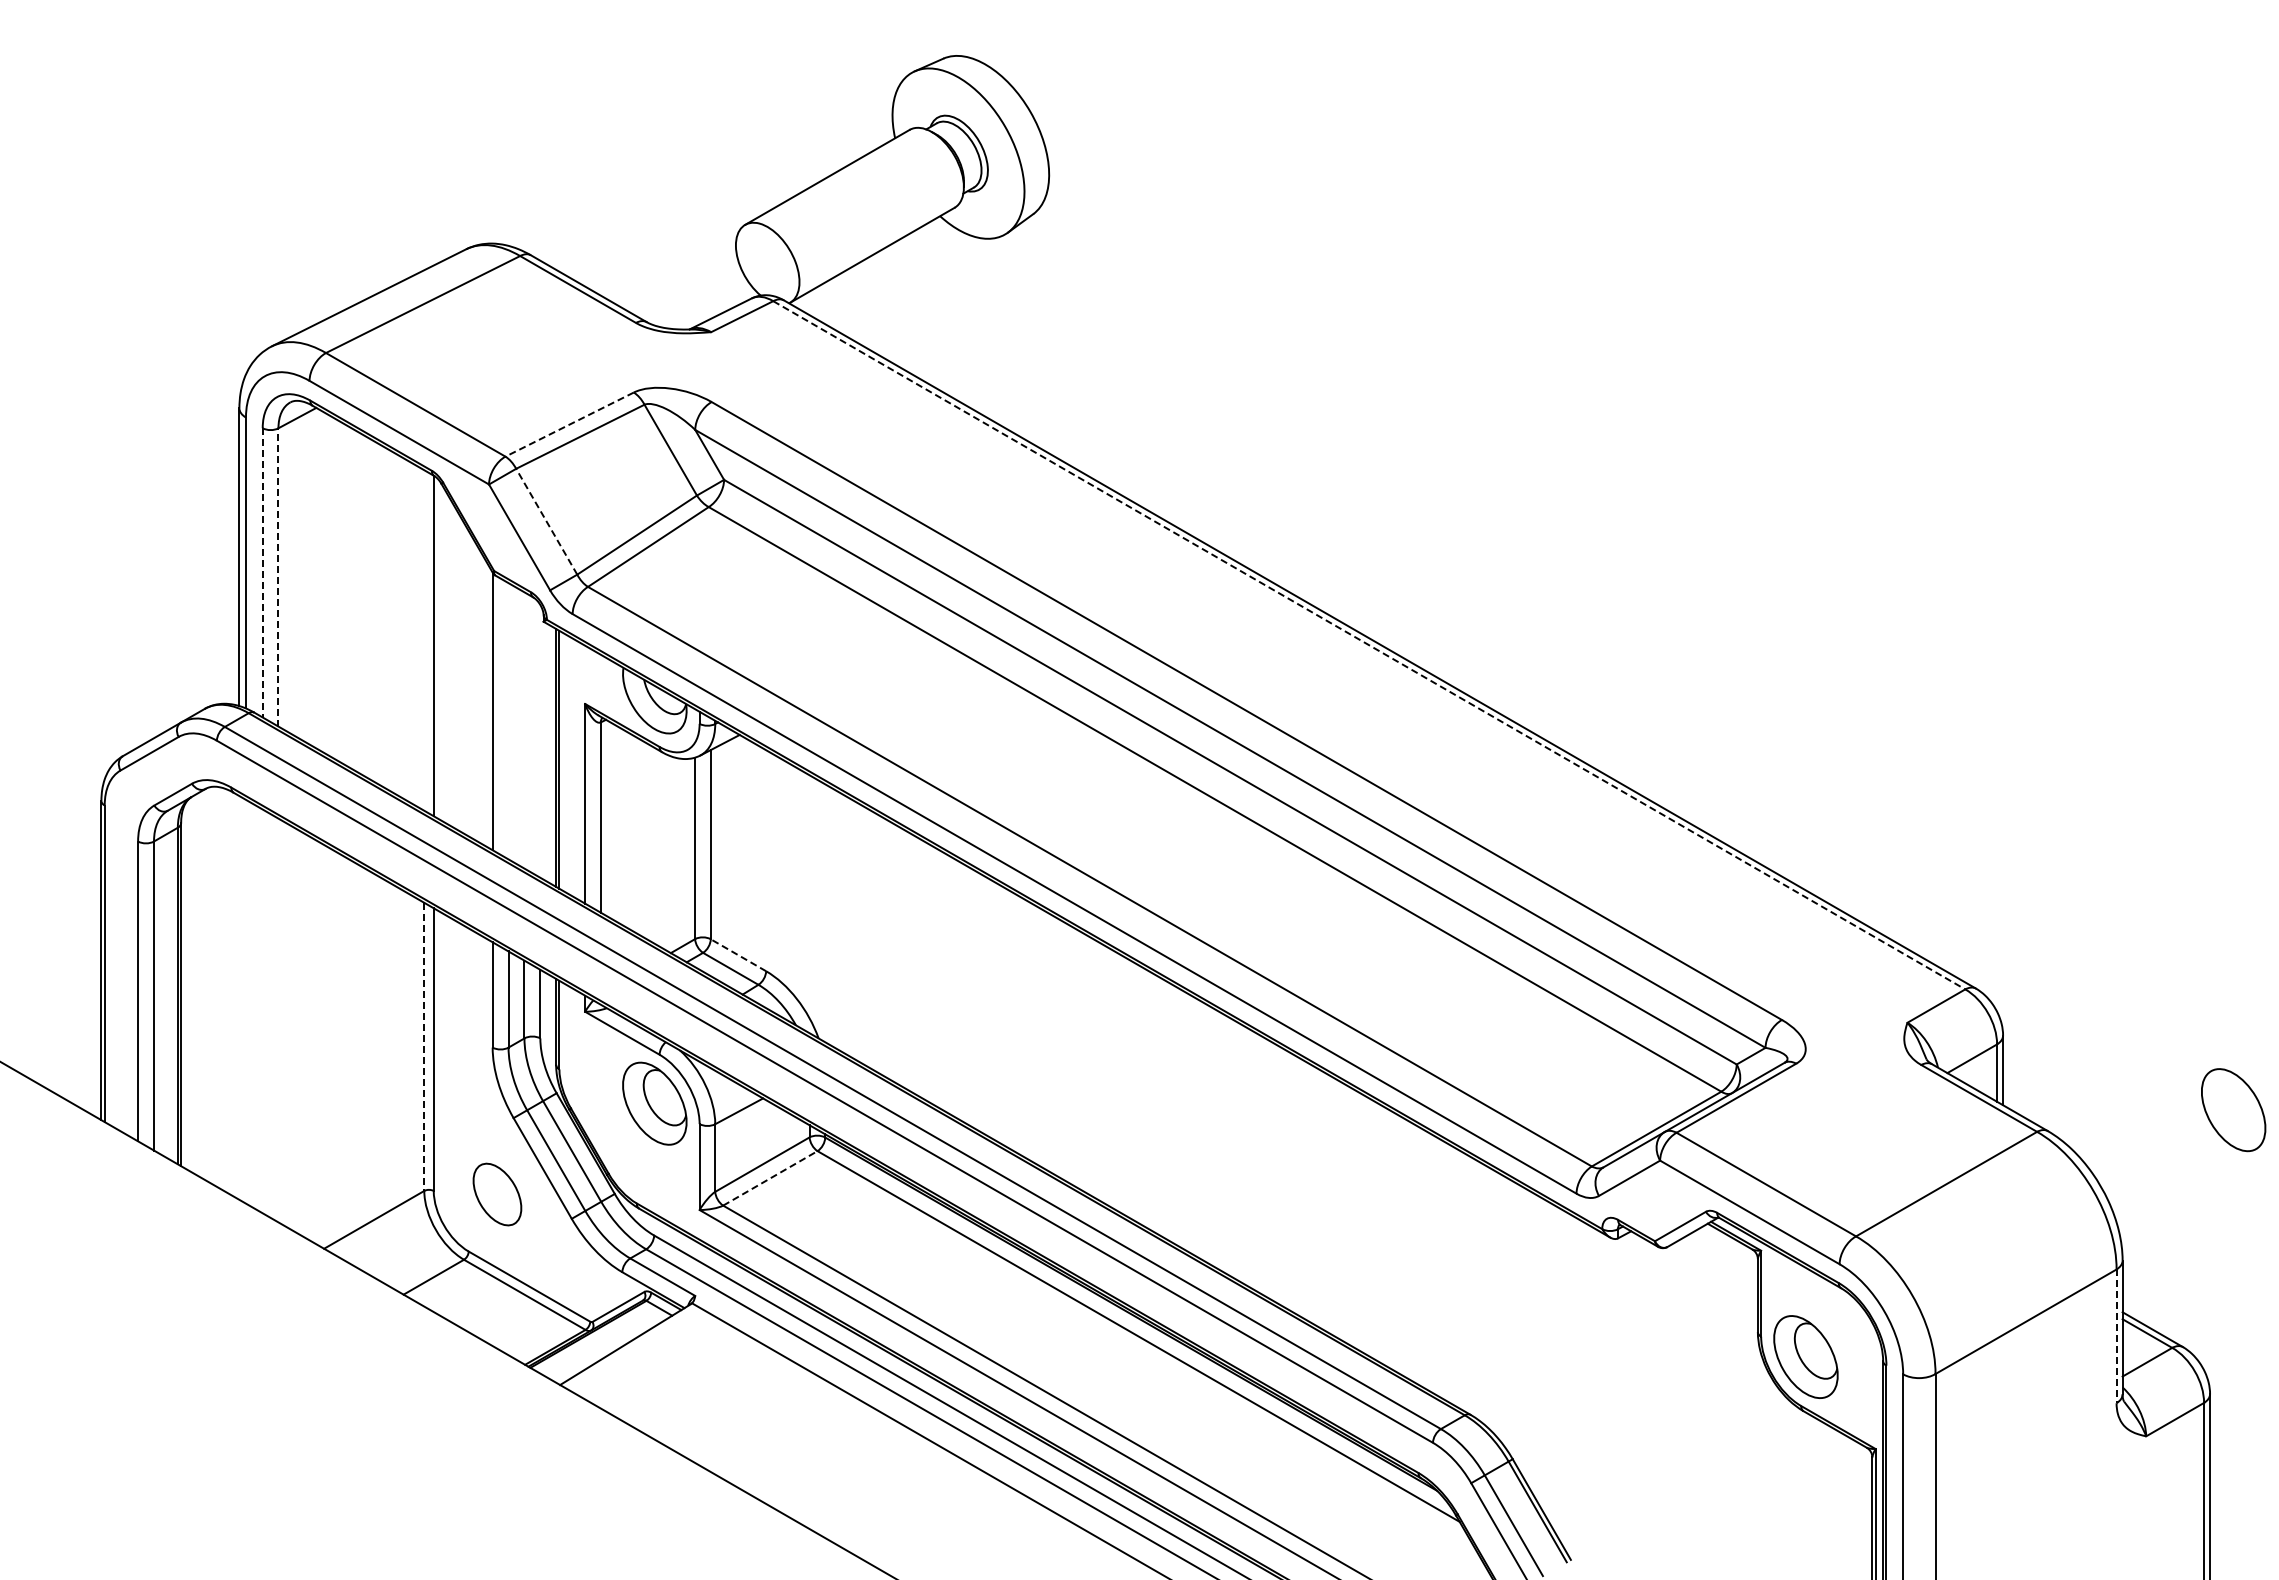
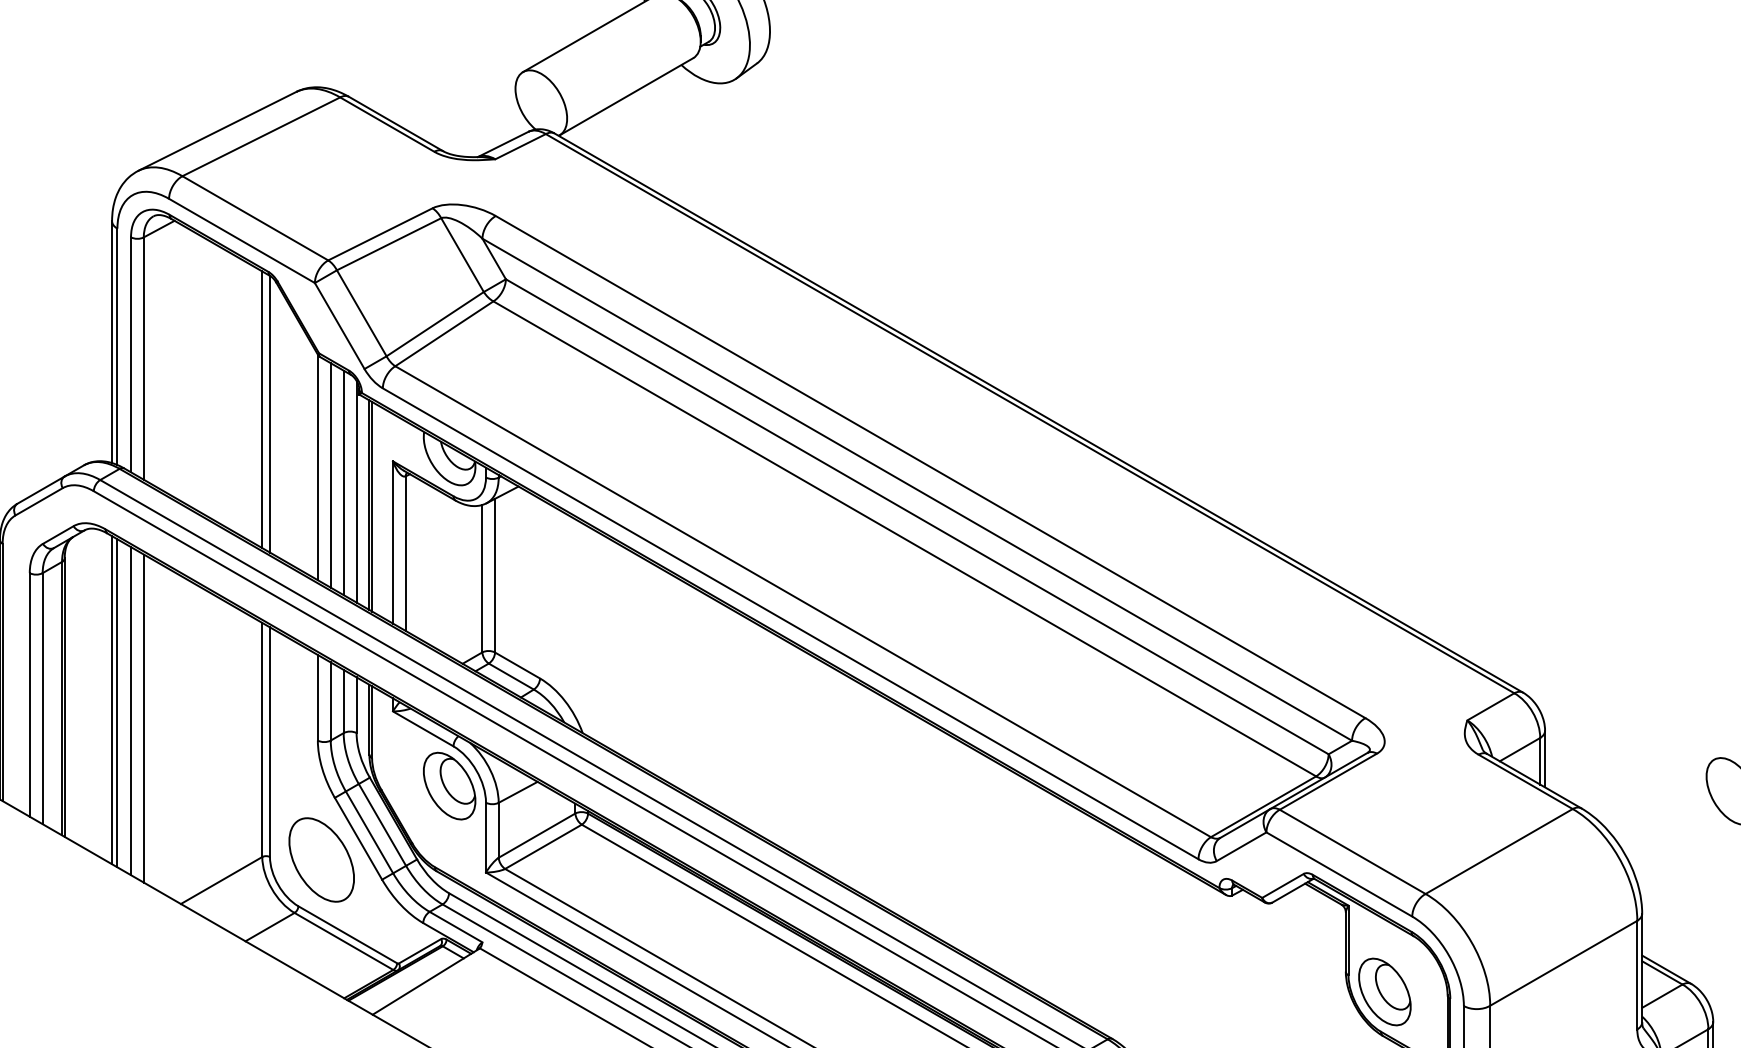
line: (569, 424) -> (380, 234), dashed -> solid
line: (546, 521) -> (361, 313), dashed -> solid
line: (262, 572) -> (130, 354), dashed -> solid
line: (278, 576) -> (143, 357), dashed -> solid
line: (424, 640) -> (262, 409), added
line: (1369, 645) -> (1030, 413), dashed -> solid
line: (508, 721) -> (330, 475), added
line: (524, 730) -> (343, 482), added
line: (540, 741) -> (356, 491), added
line: (738, 955) -> (517, 665), dashed -> solid
line: (239, 997) -> (112, 699), added
line: (246, 1001) -> (117, 703), added
line: (262, 1011) -> (130, 711), added
line: (278, 1020) -> (143, 718), added
line: (424, 1047) -> (262, 740), dashed -> solid
line: (770, 1178) -> (543, 846), dashed -> solid
part: (497, 1194) -> (321, 859), size x1.67
line: (2116, 1336) -> (1637, 975), dashed -> solid

